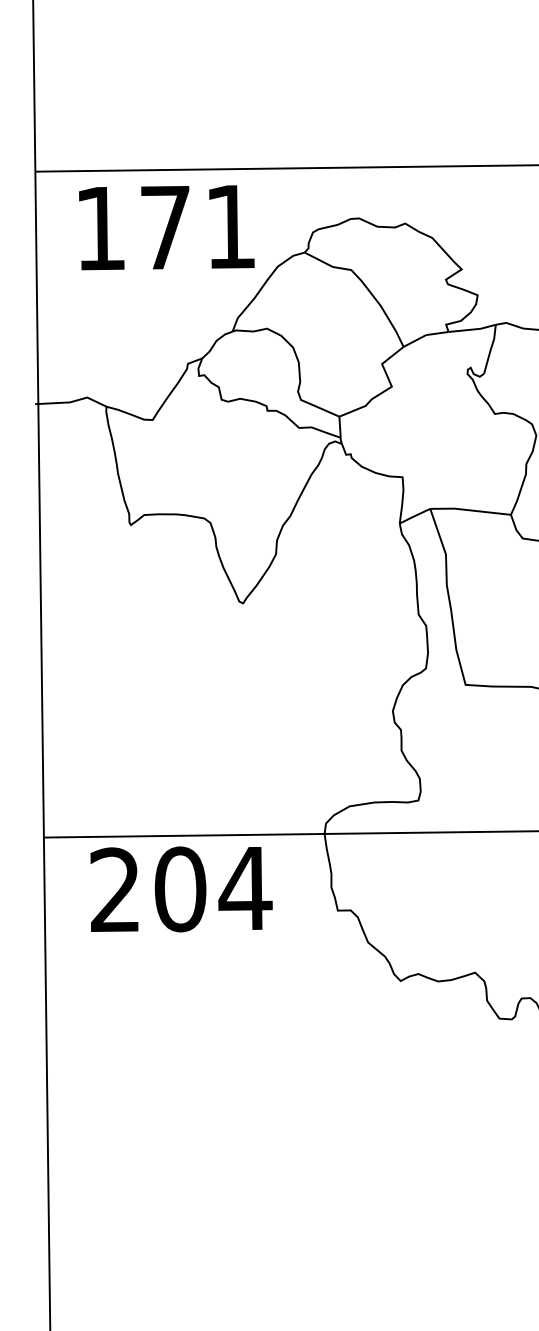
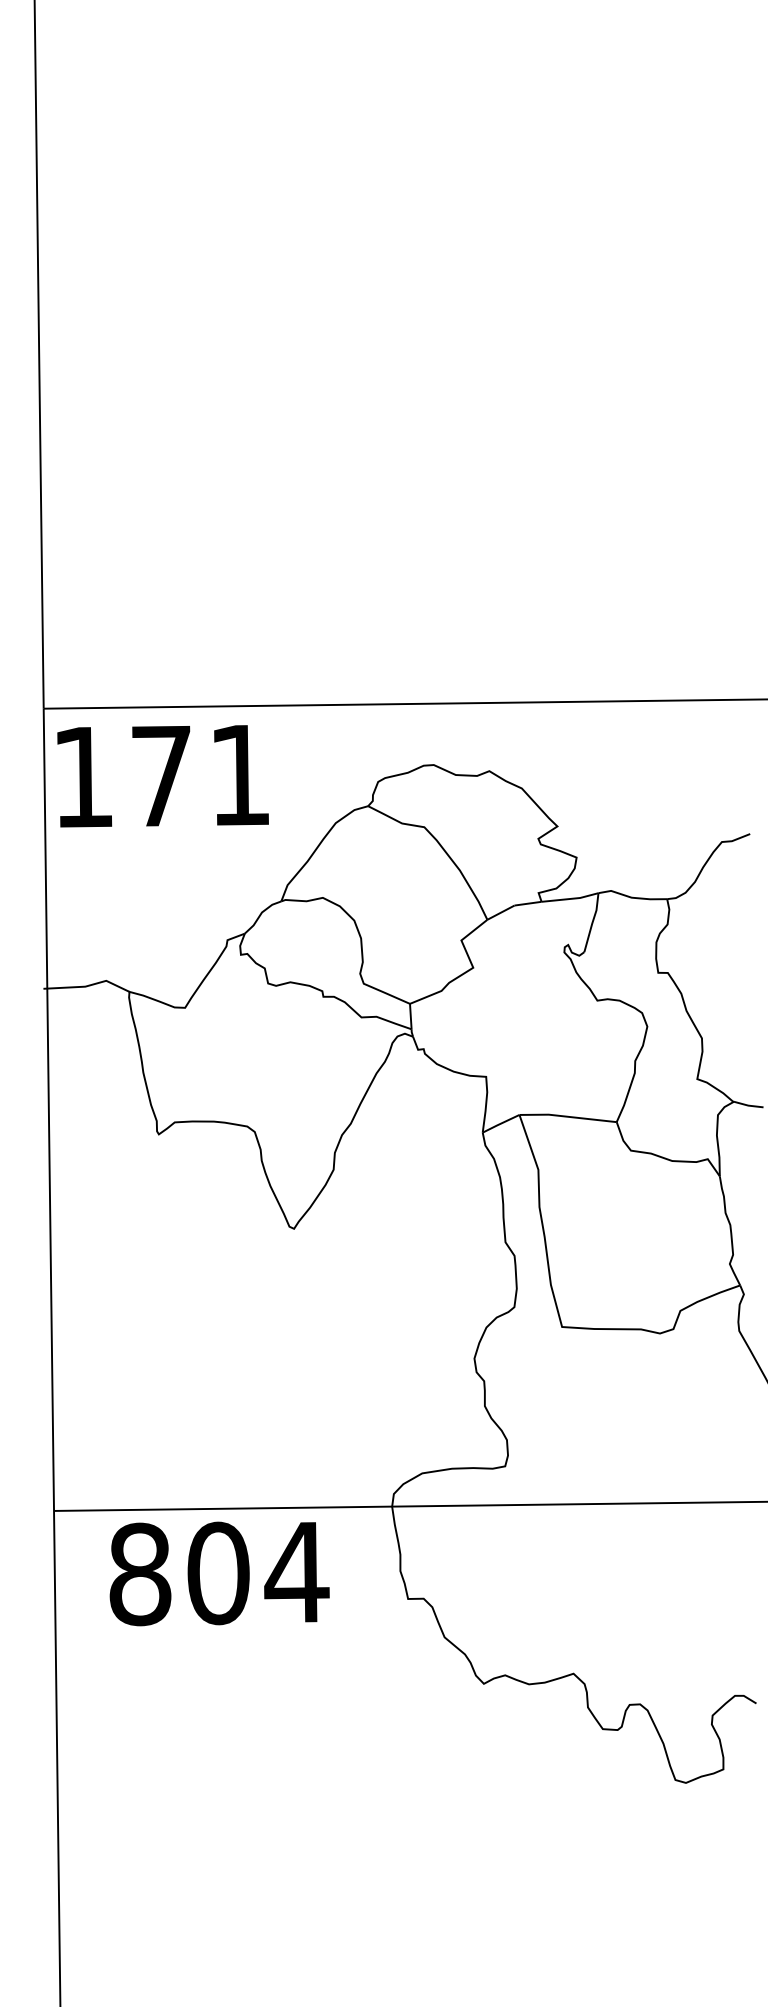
text: (166, 227) -> (162, 776), moved
text: (115, 890) -> (140, 1574), 204 -> 804

